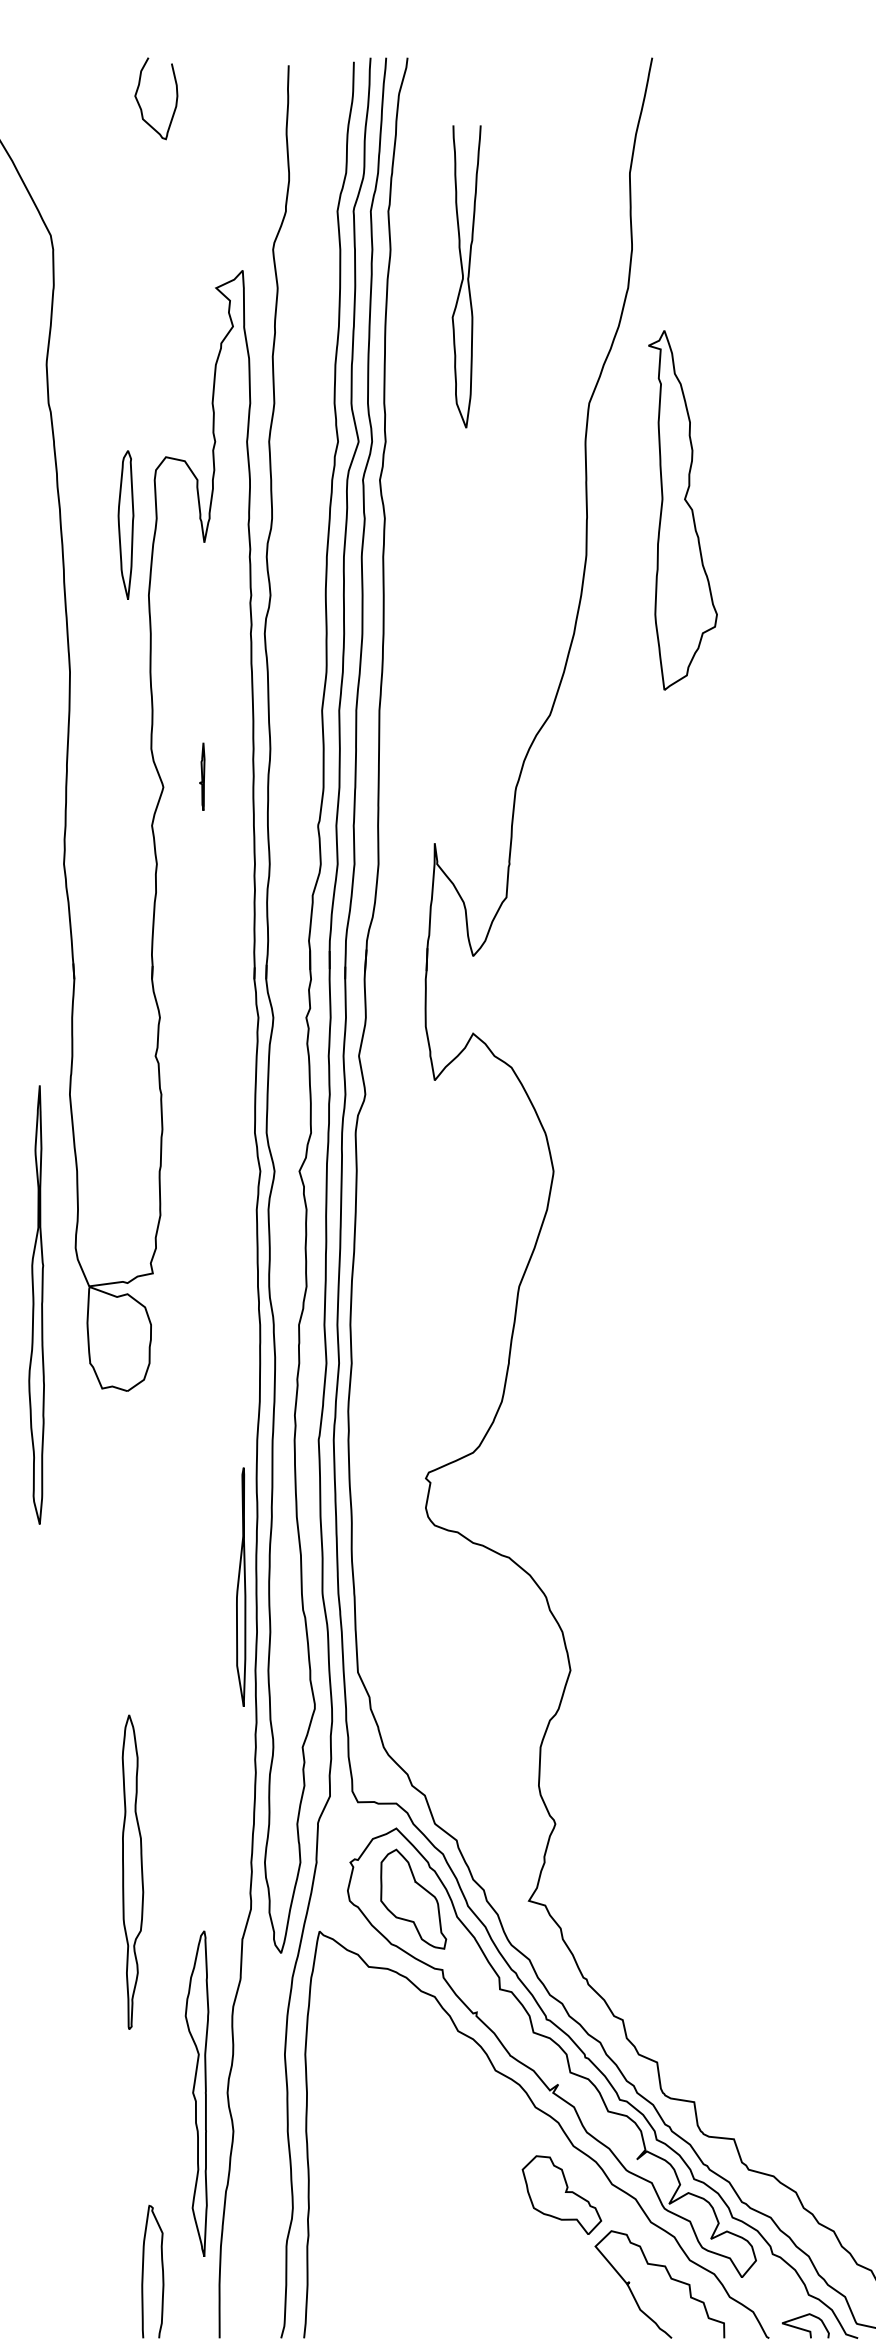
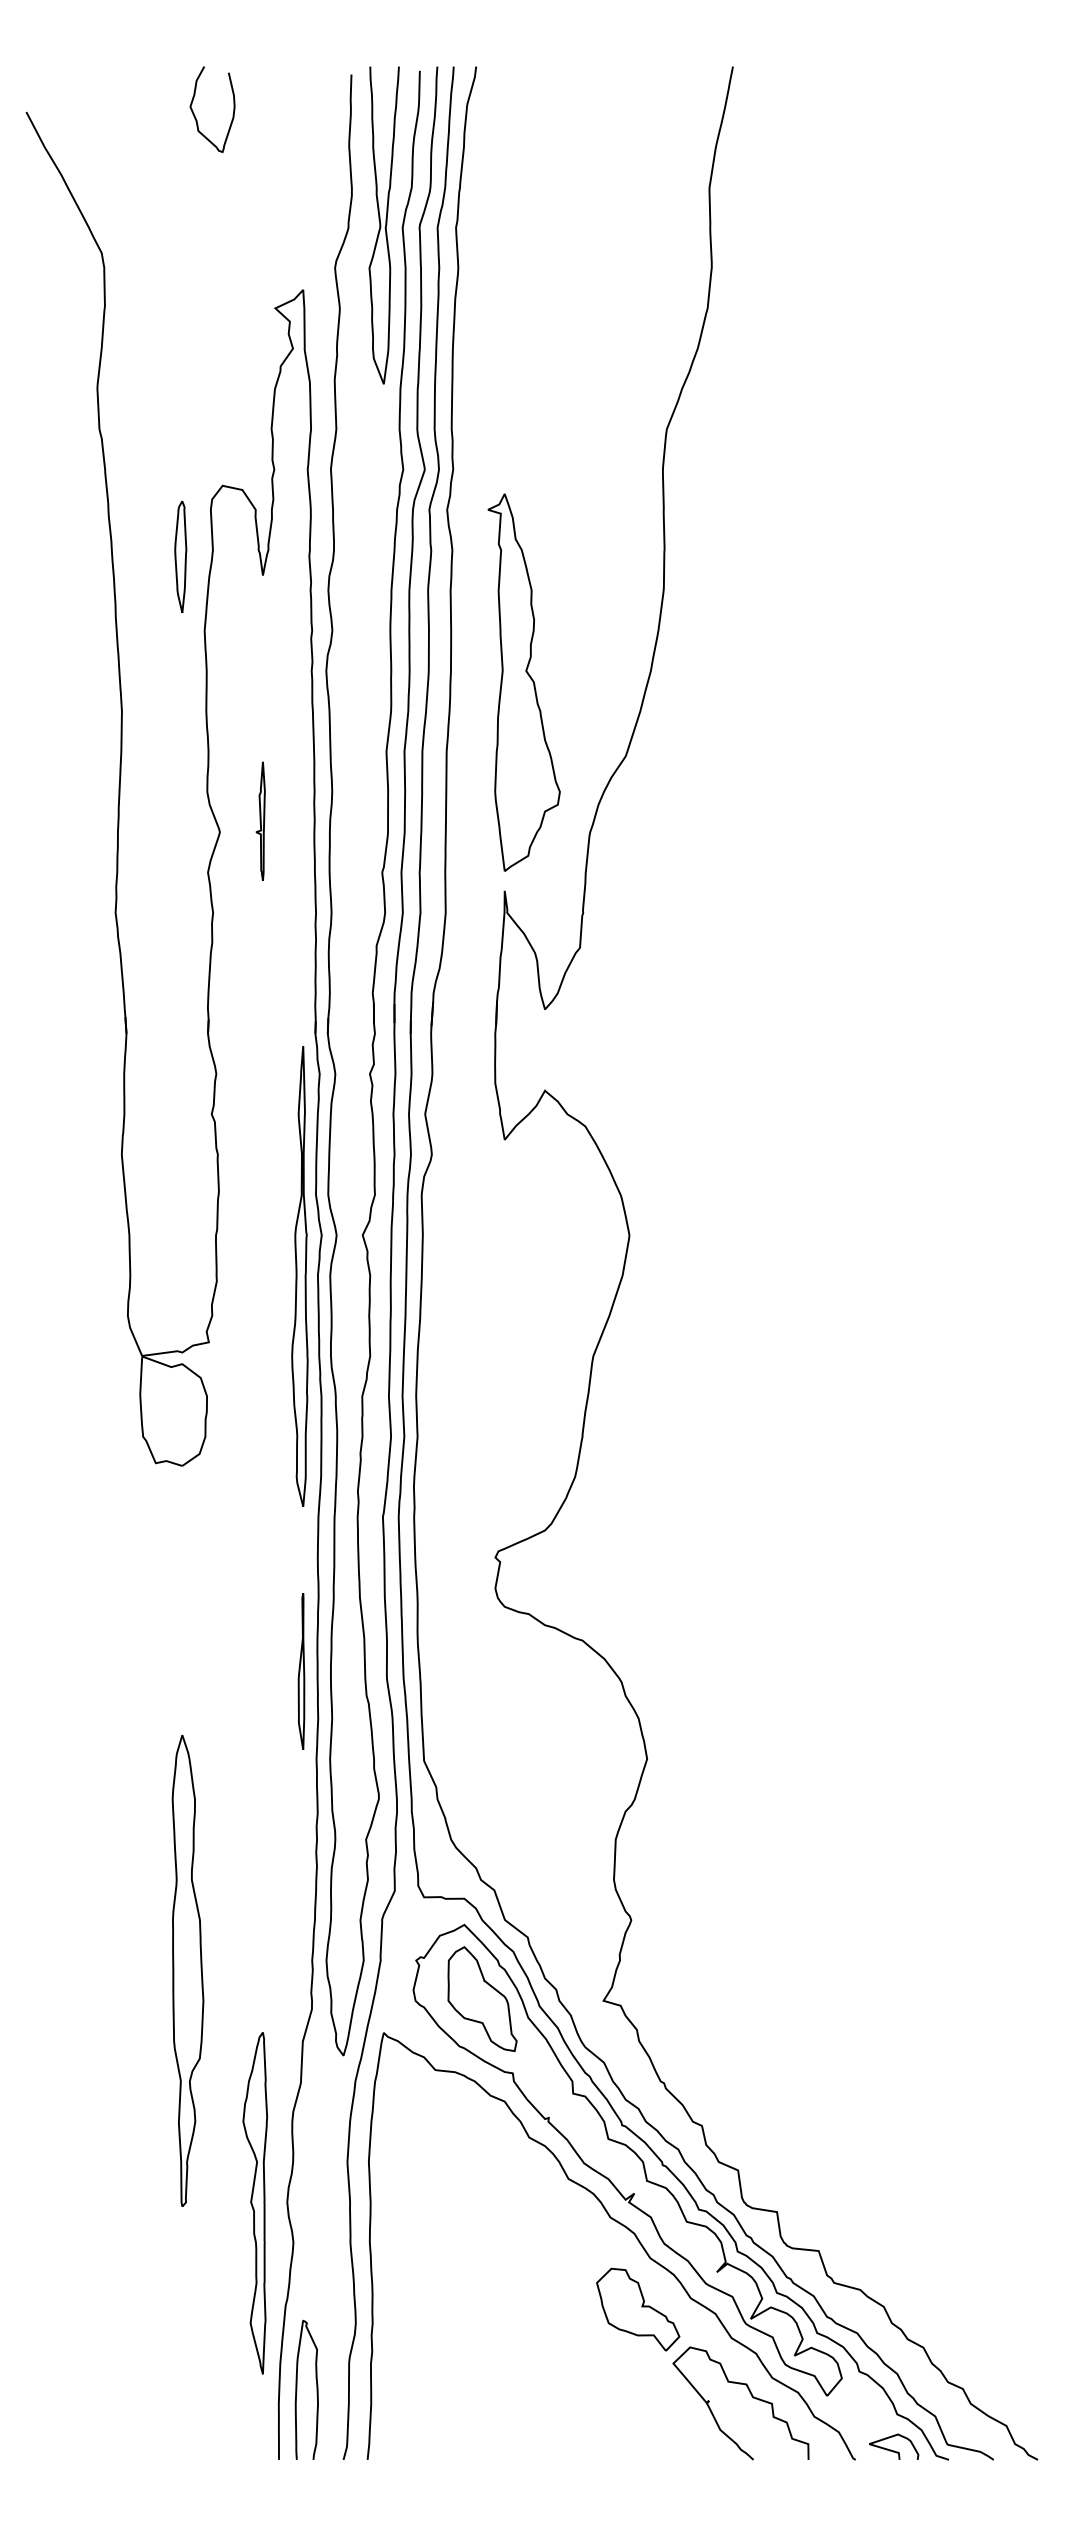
curve: (464, 276) -> (381, 225), moved
part: (682, 510) -> (523, 682), moved
part: (125, 524) -> (180, 556), size x0.71
part: (202, 776) -> (260, 820), size x1.67
part: (36, 1305) -> (299, 1276), moved
part: (241, 1587) -> (301, 1671), size x0.62
part: (132, 1871) -> (187, 1970), size x1.43
curve: (143, 2271) -> (297, 2389), moved

